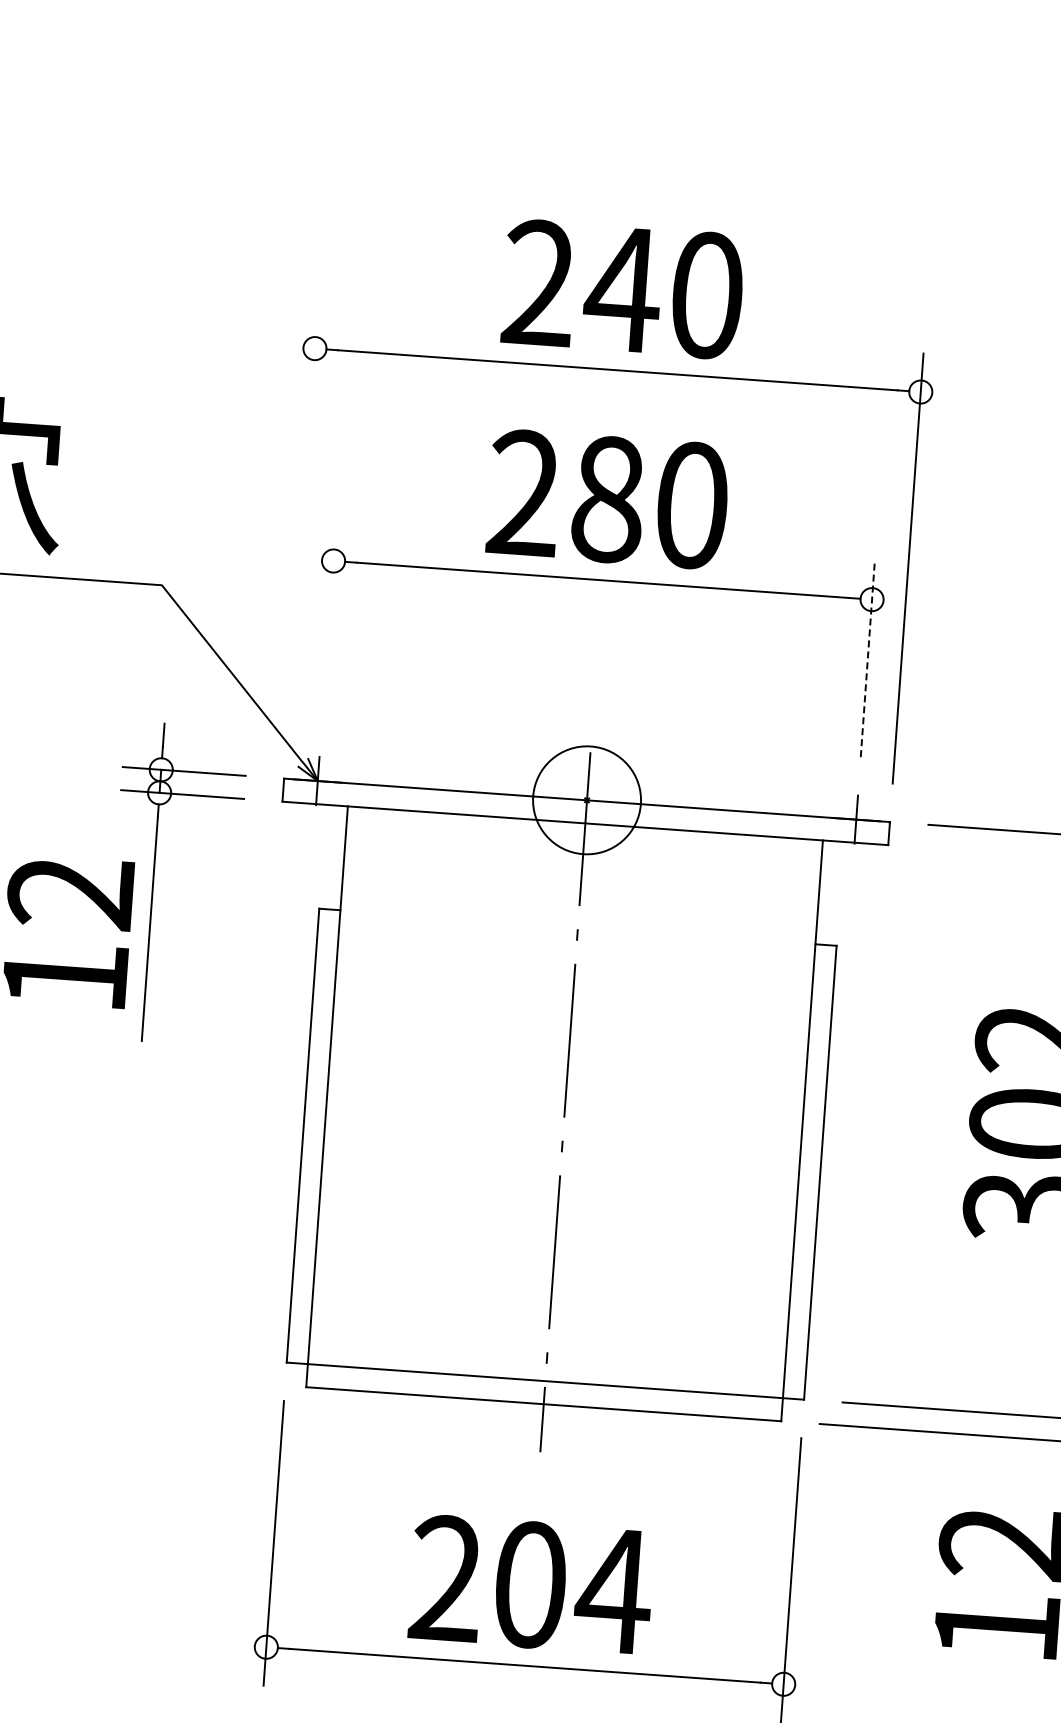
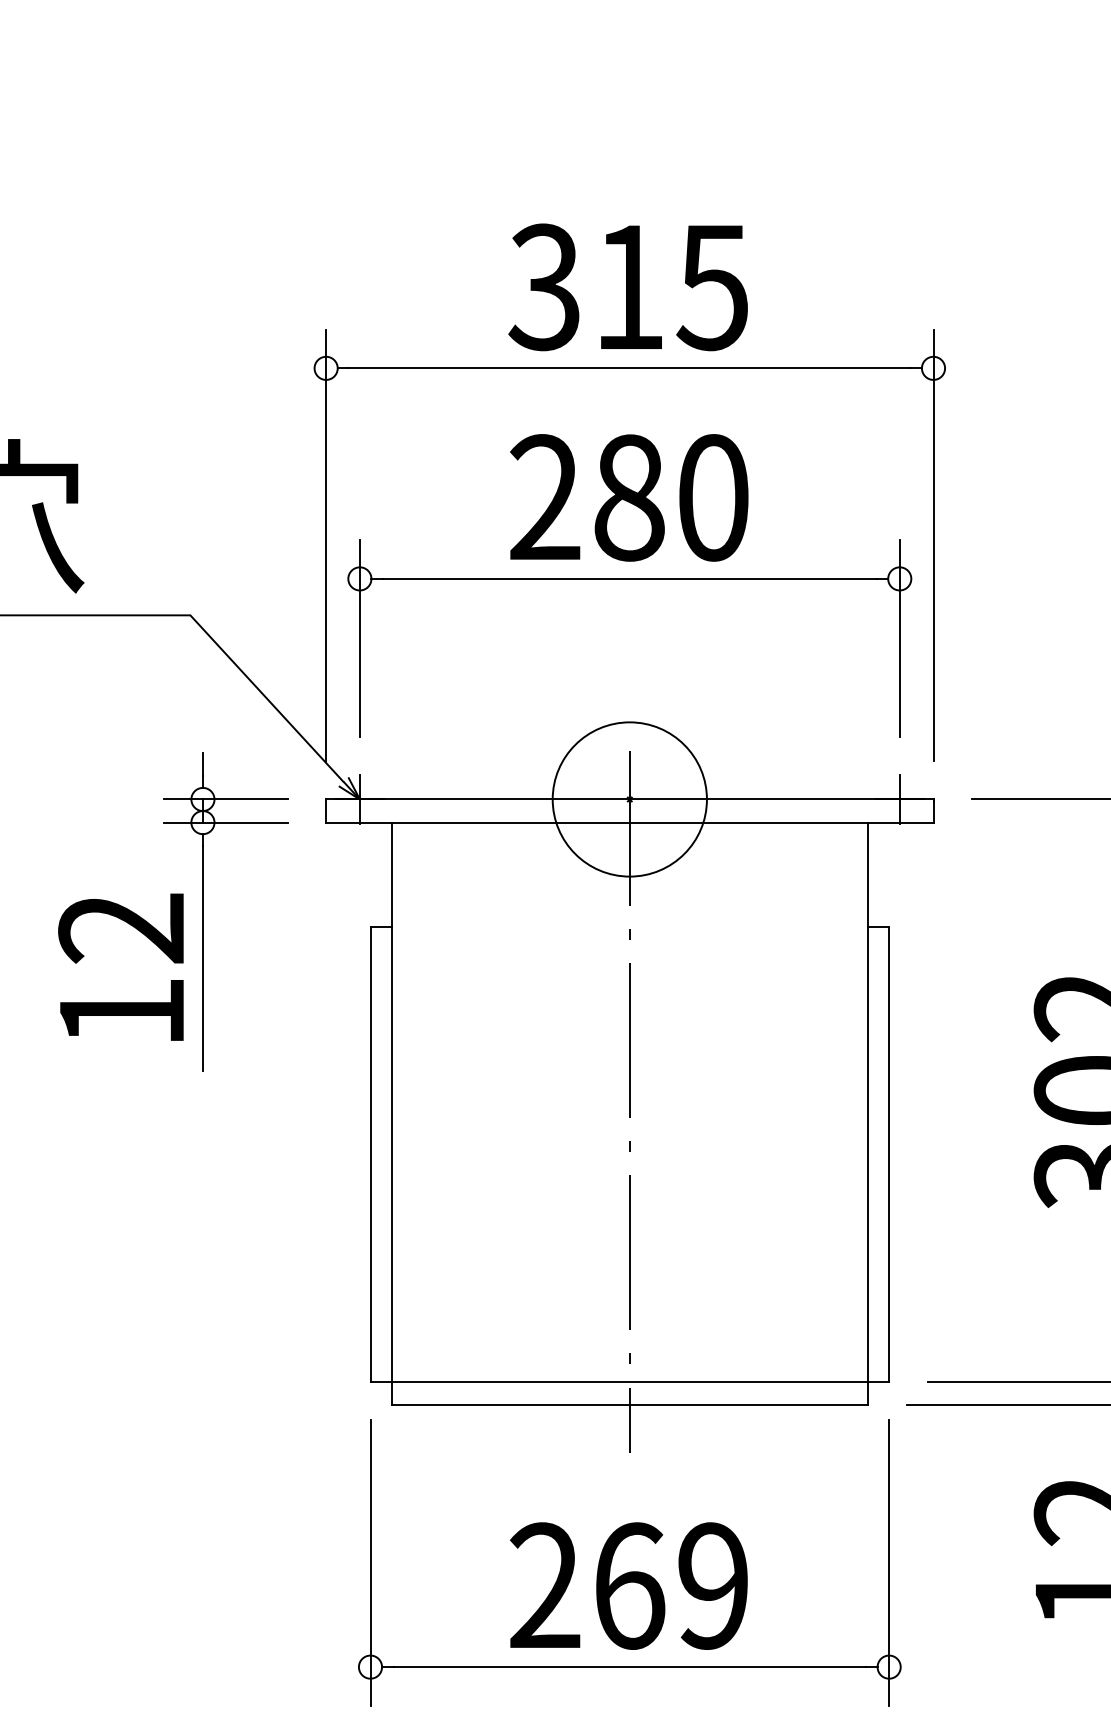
text: (622, 289) -> (628, 287), 240 -> 315
line: (302, 524) -> (326, 544), added
line: (328, 620) -> (359, 638), added
line: (867, 659) -> (899, 638), dashed -> solid
circle: (586, 800) -> (629, 799), size x1.43
text: (574, 1587) -> (673, 1585), 204 -> 269

